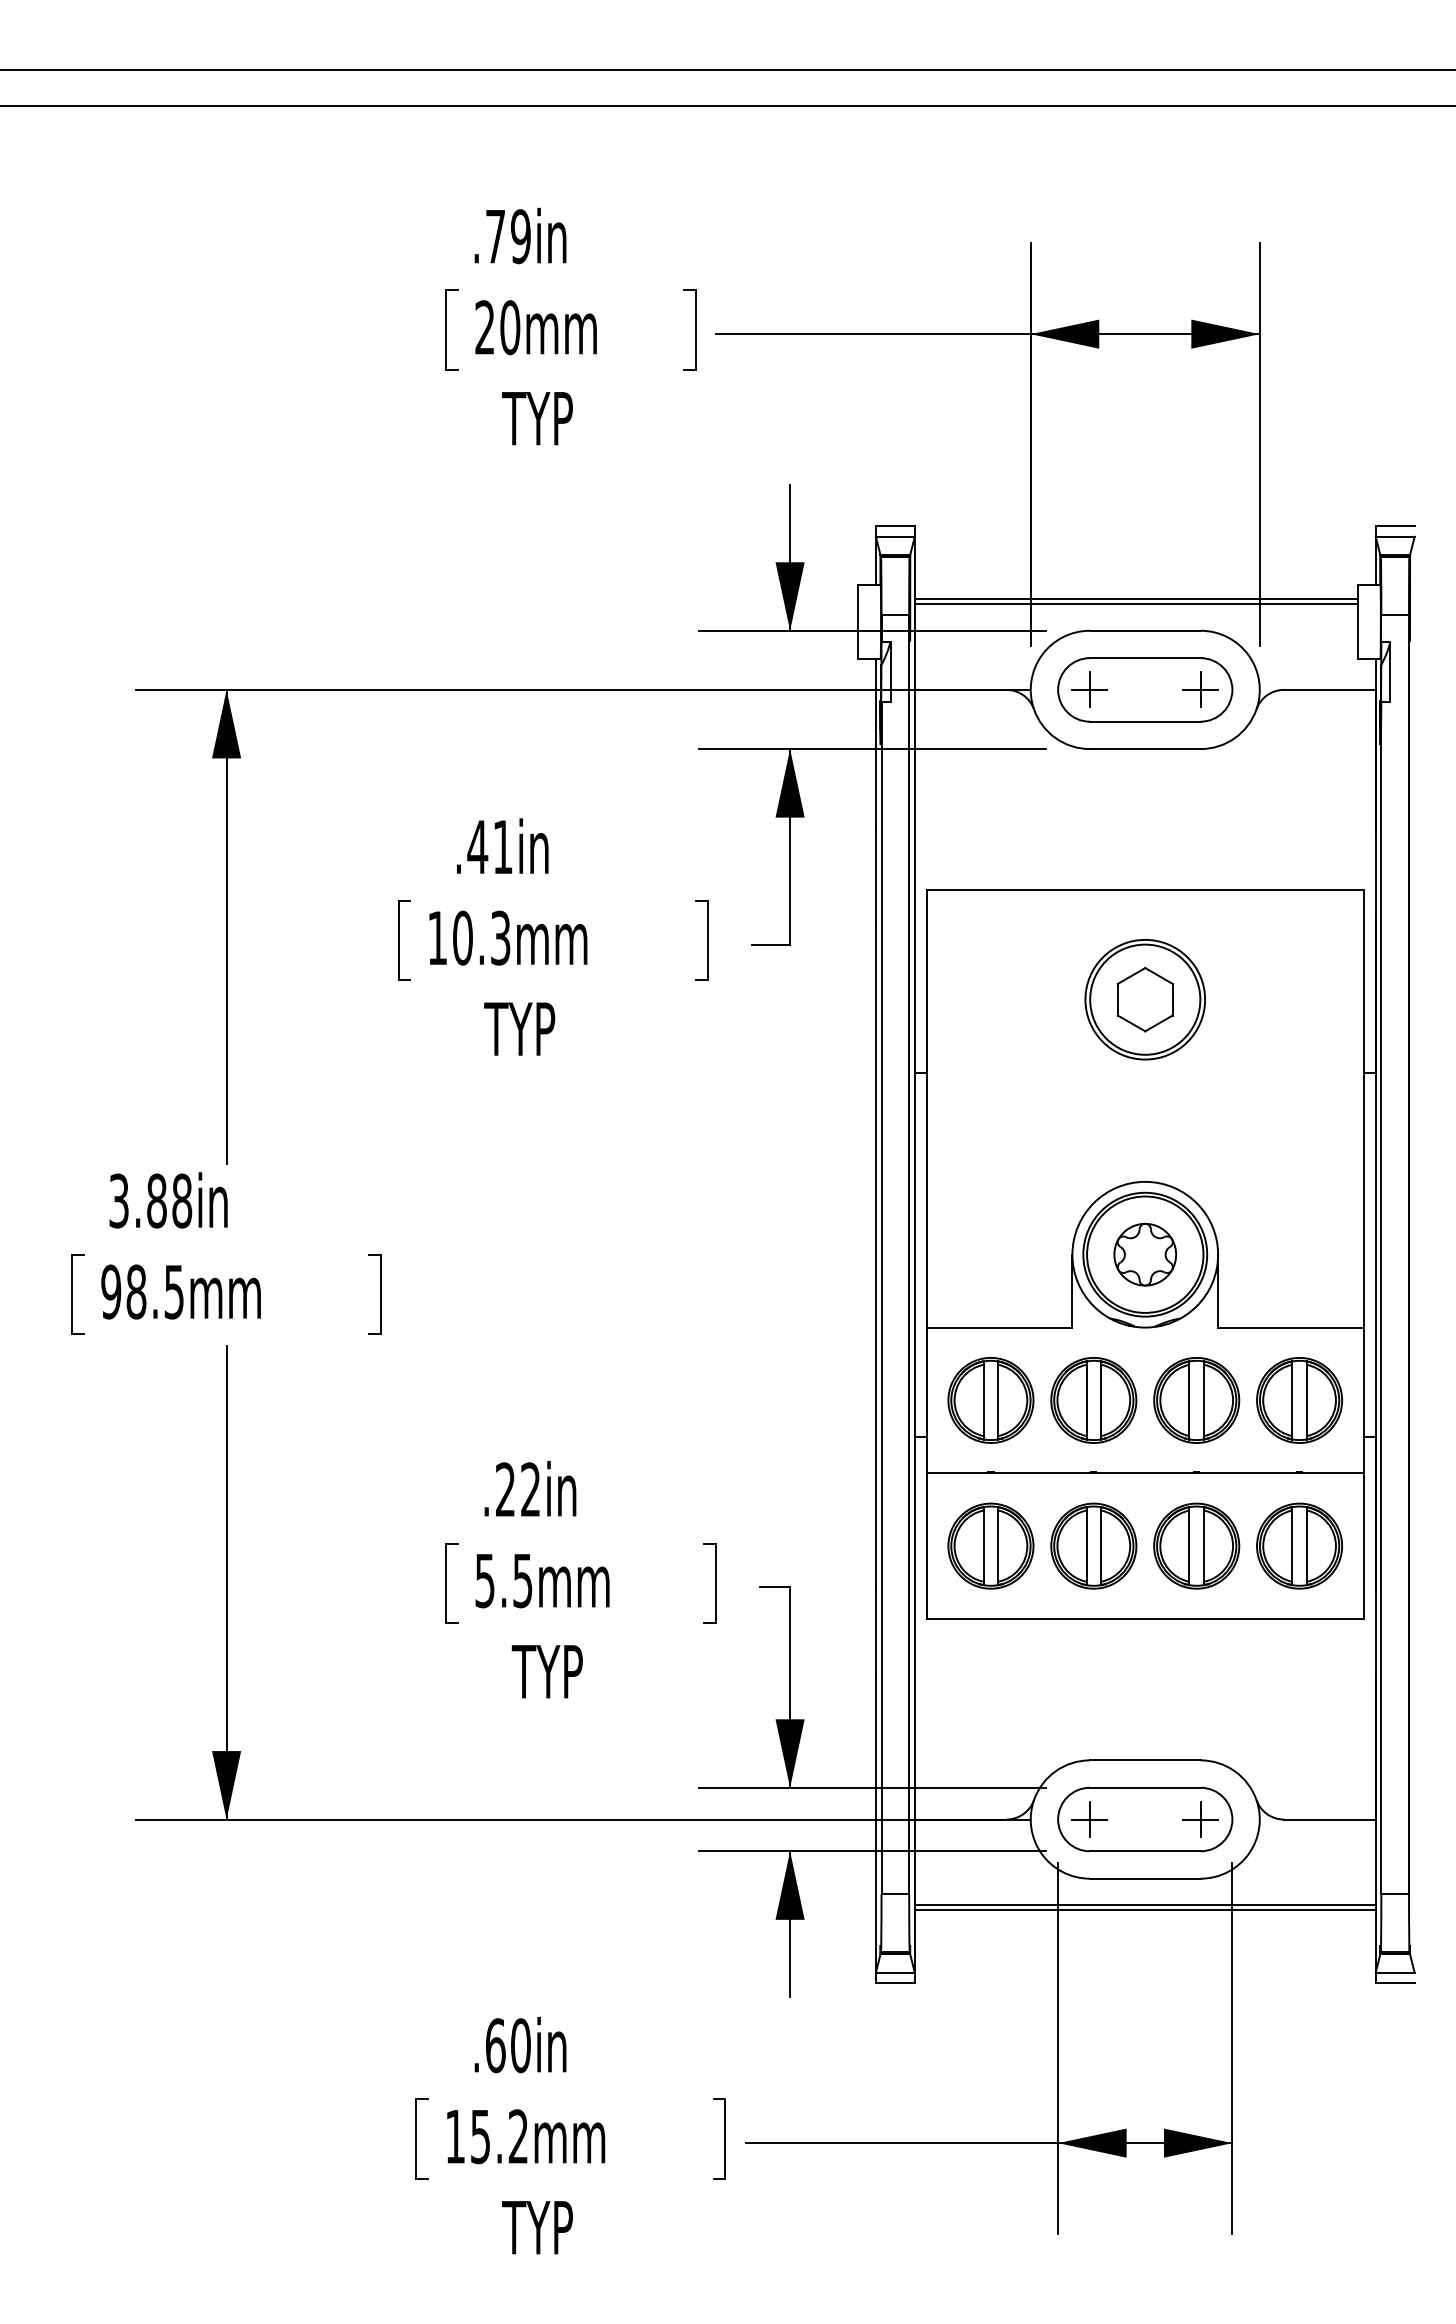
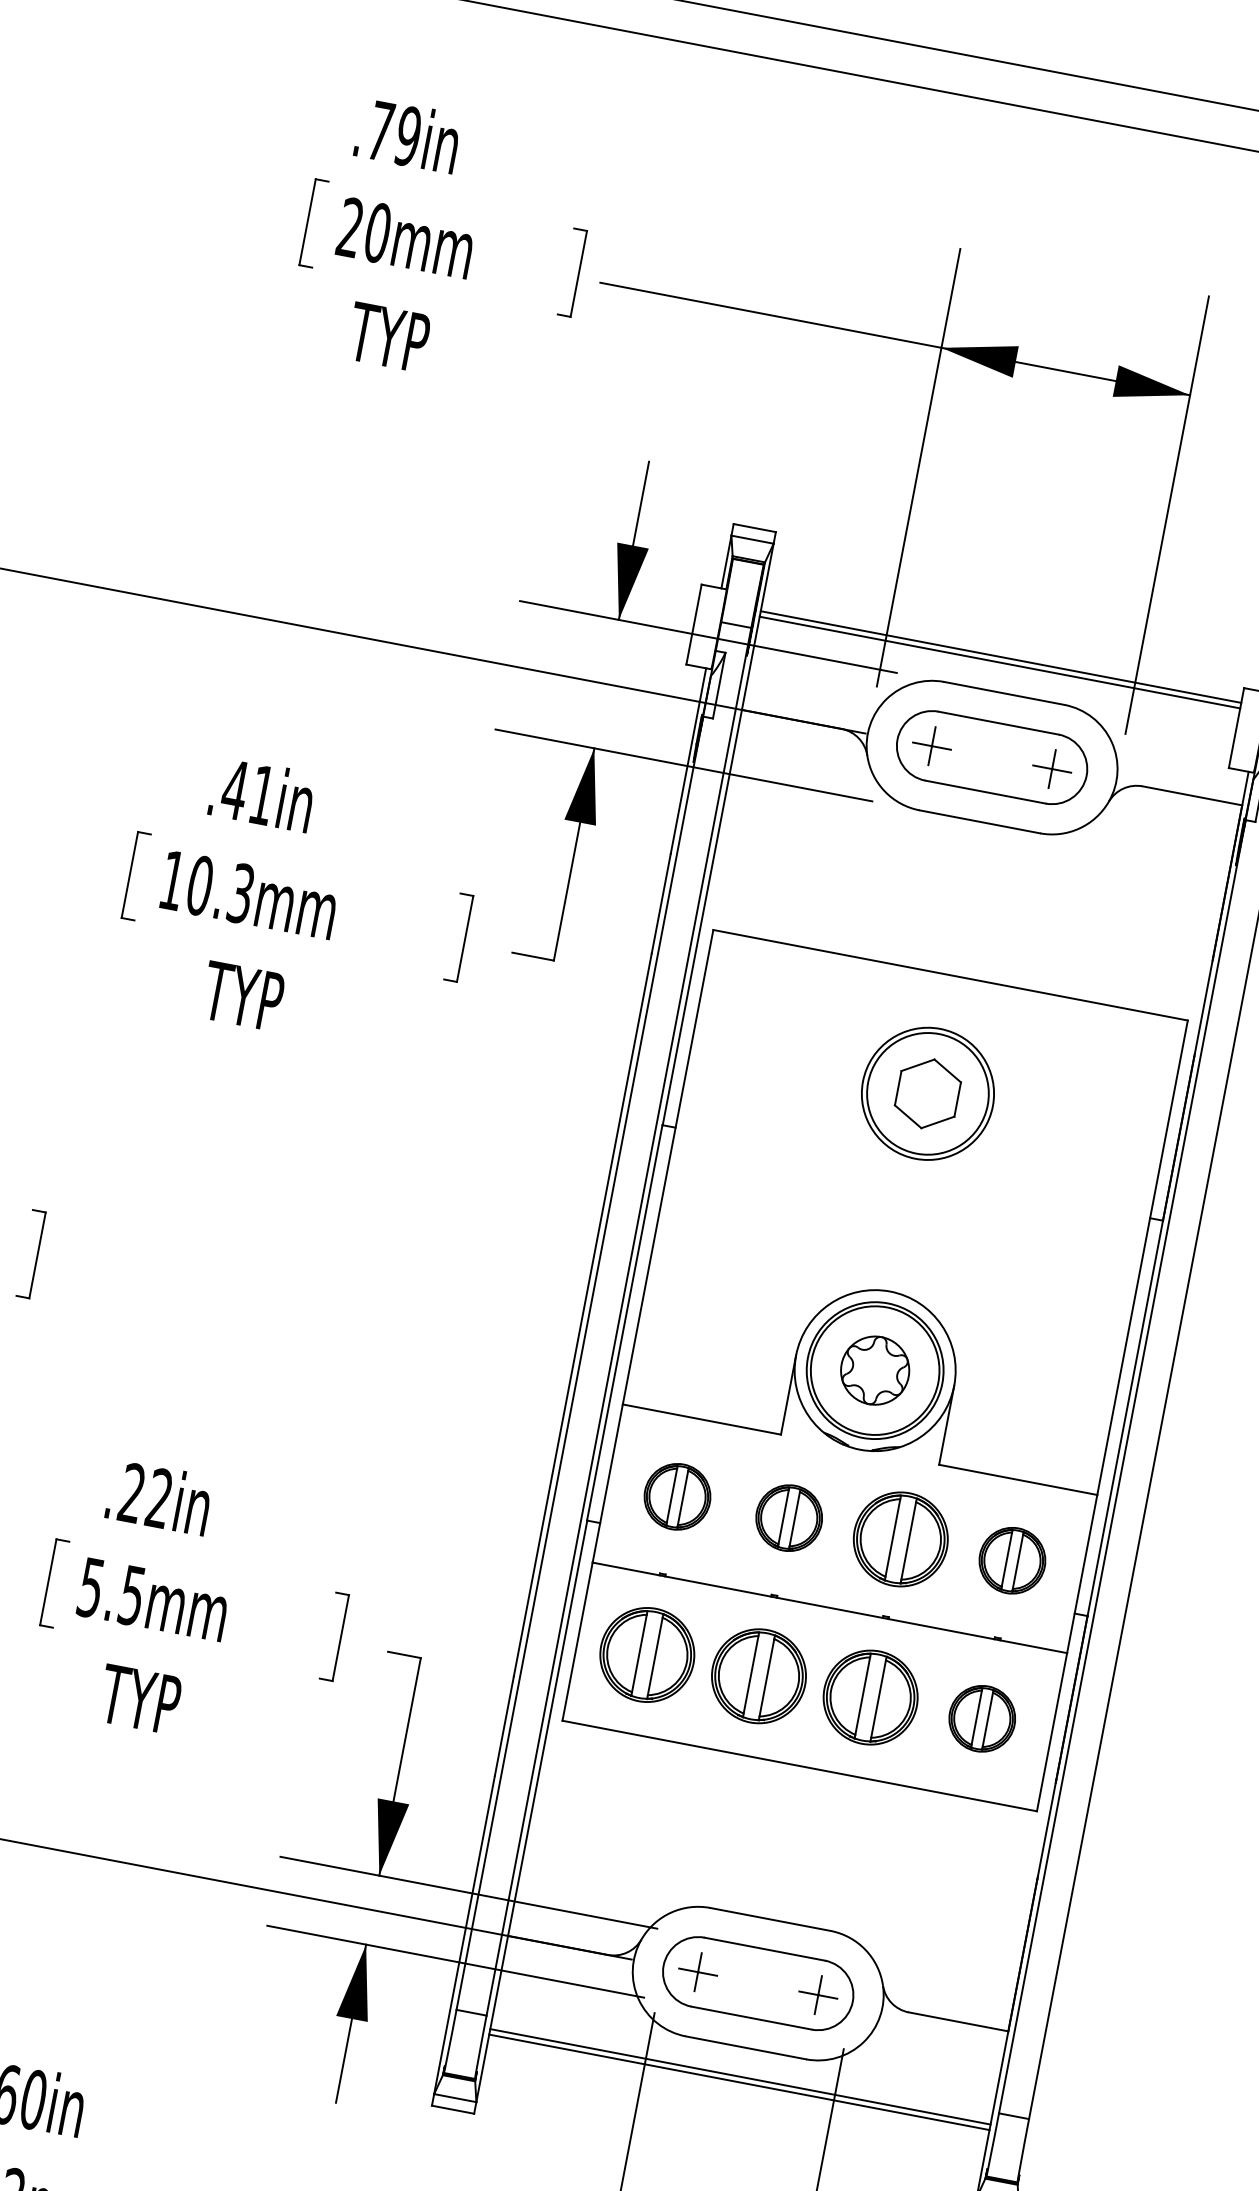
part: (990, 1400) -> (677, 1496), size x0.7
part: (1093, 1400) -> (788, 1518), size x0.7
part: (1299, 1400) -> (1012, 1560), size x0.7
part: (1299, 1545) -> (982, 1718), size x0.7

